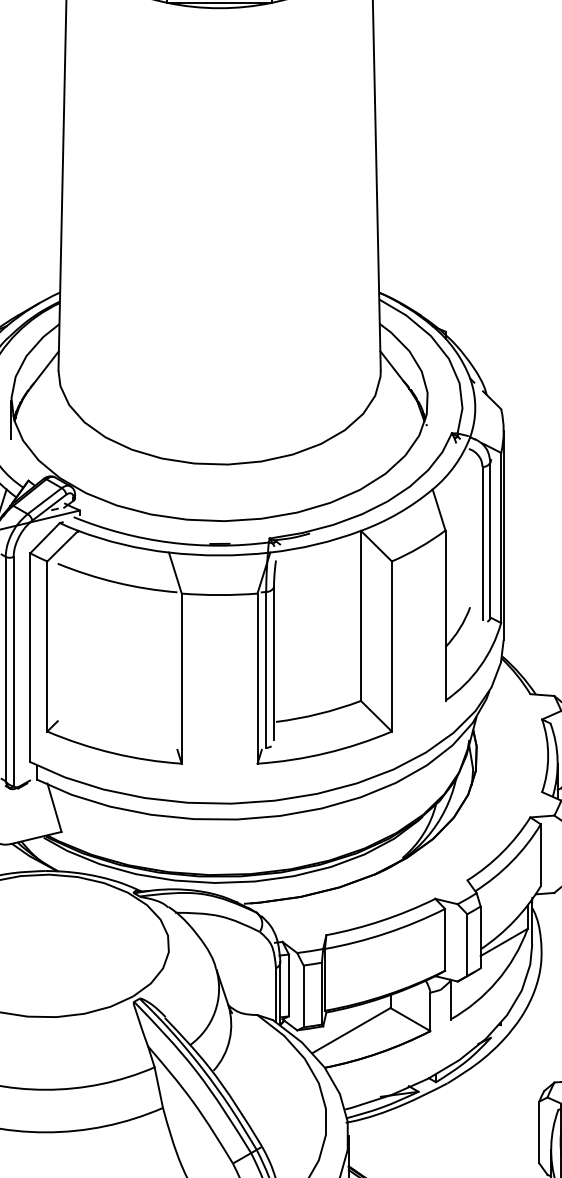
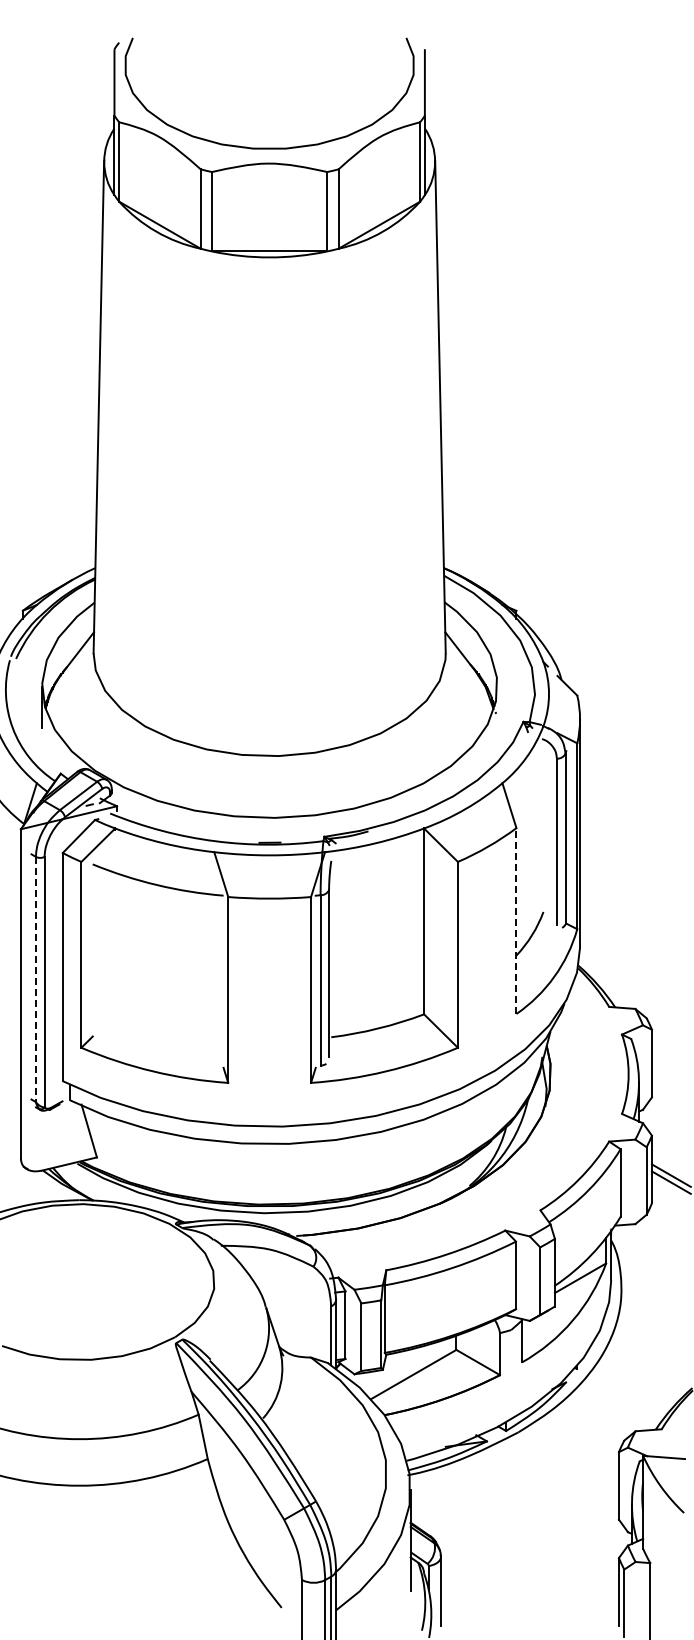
line: (445, 615) -> (516, 921), solid -> dashed
line: (5, 669) -> (35, 979), solid -> dashed

